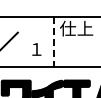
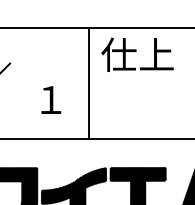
line: (54, 42) -> (89, 84), dashed -> solid

